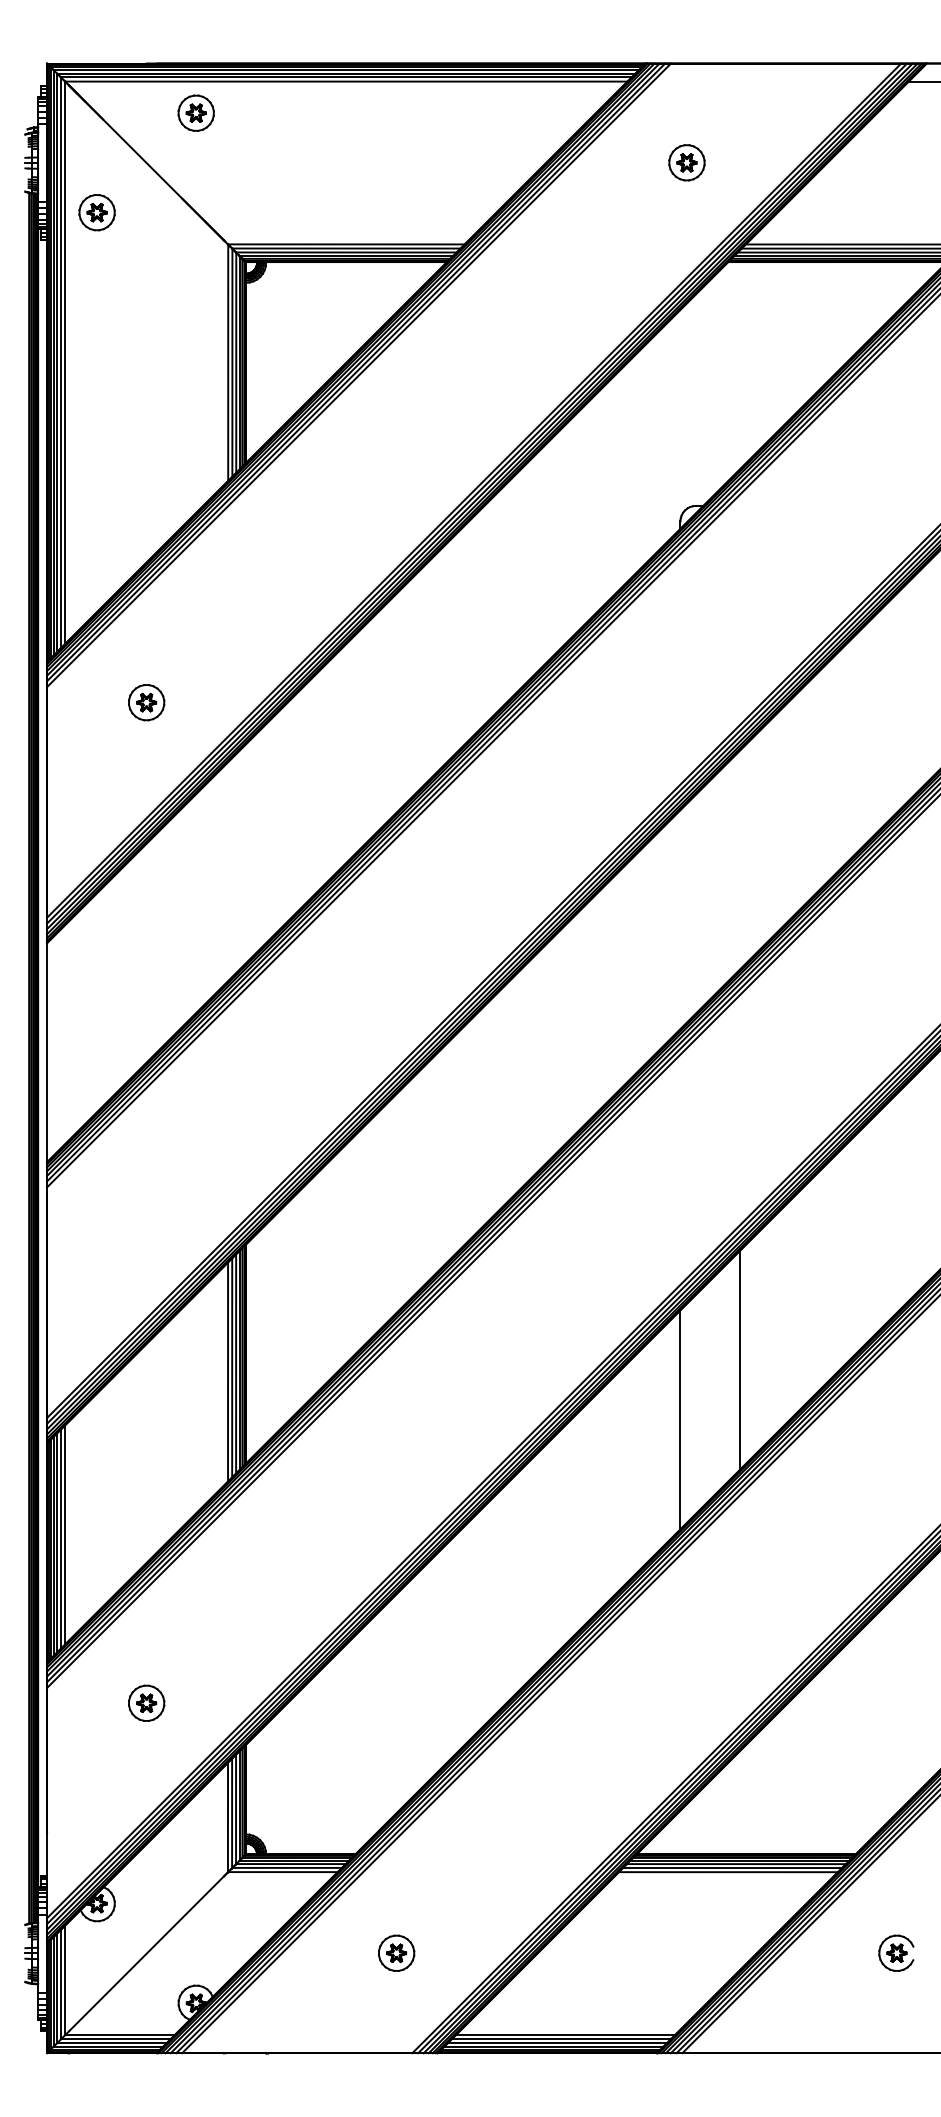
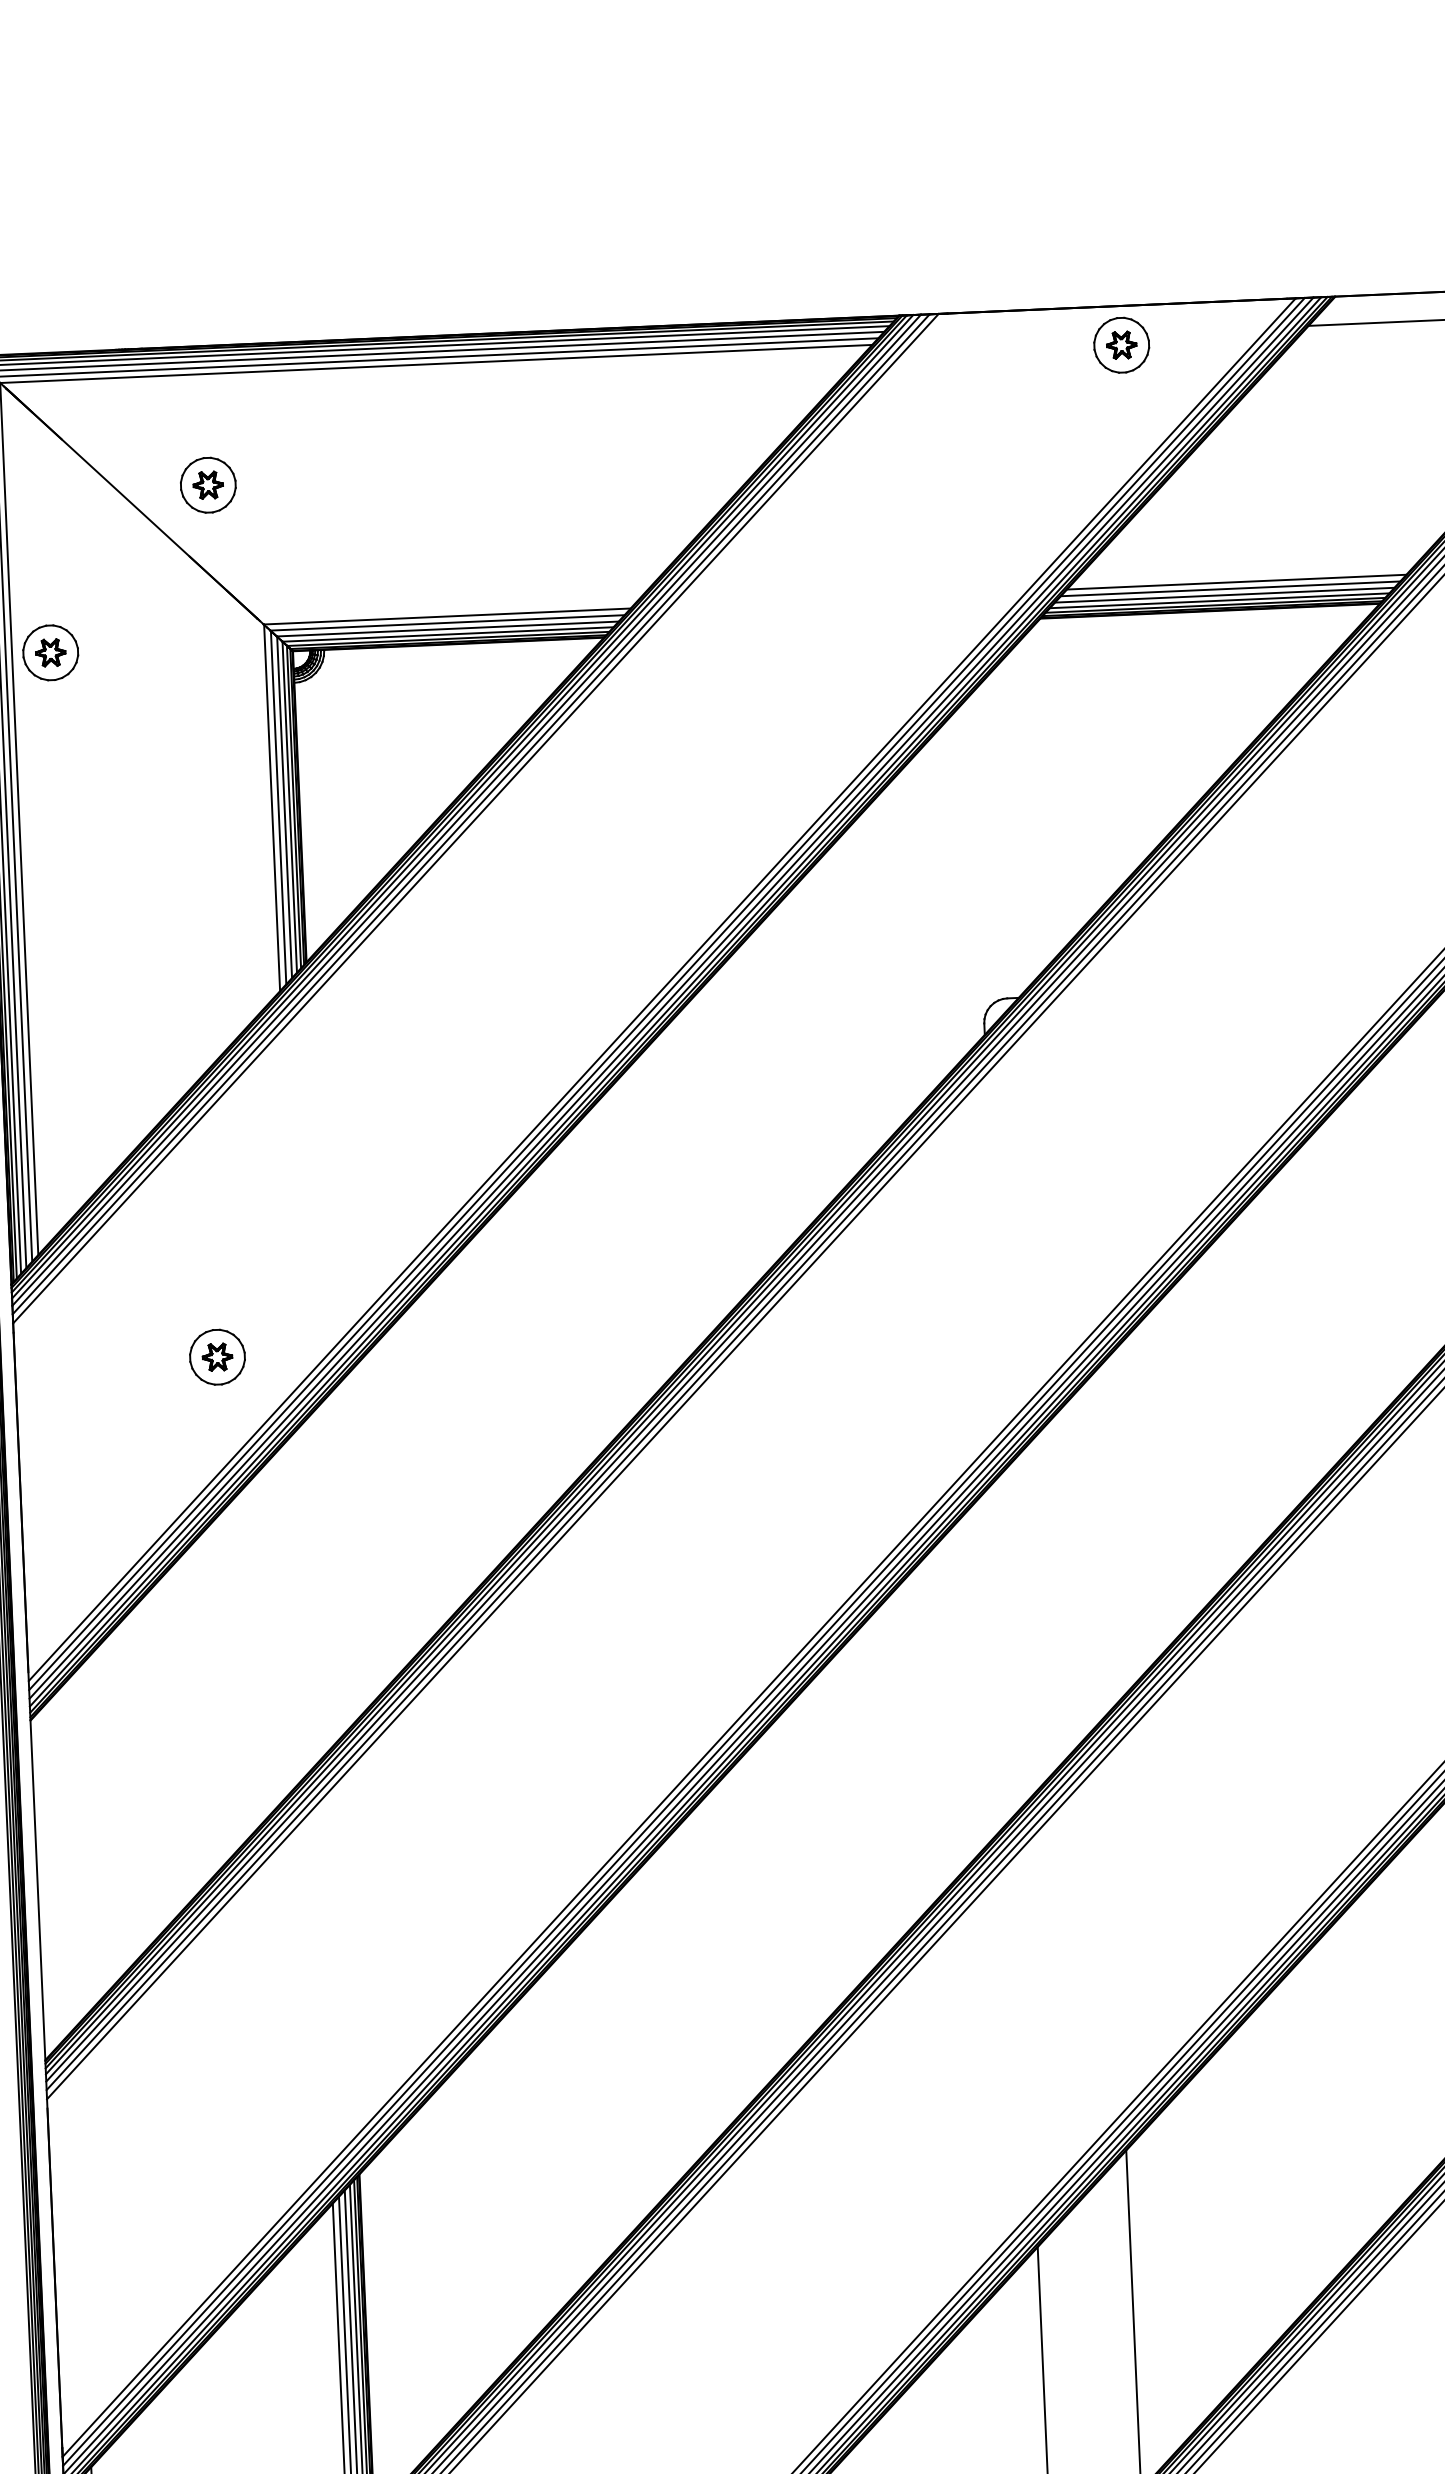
part: (195, 112) -> (207, 484), moved
part: (686, 162) -> (1120, 344), moved
part: (96, 212) -> (49, 652), moved
part: (146, 702) -> (217, 1356), moved

